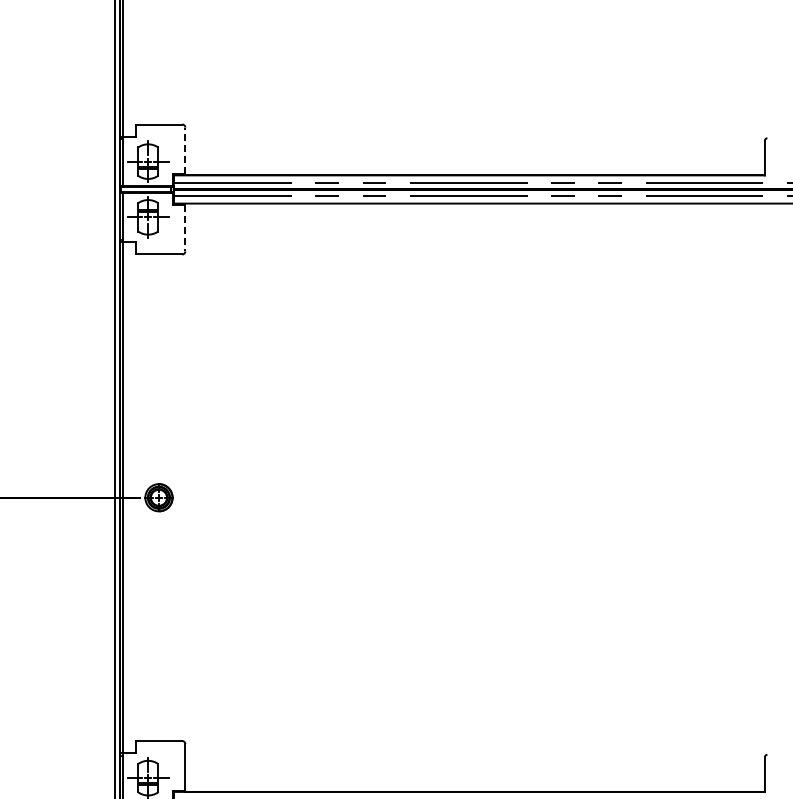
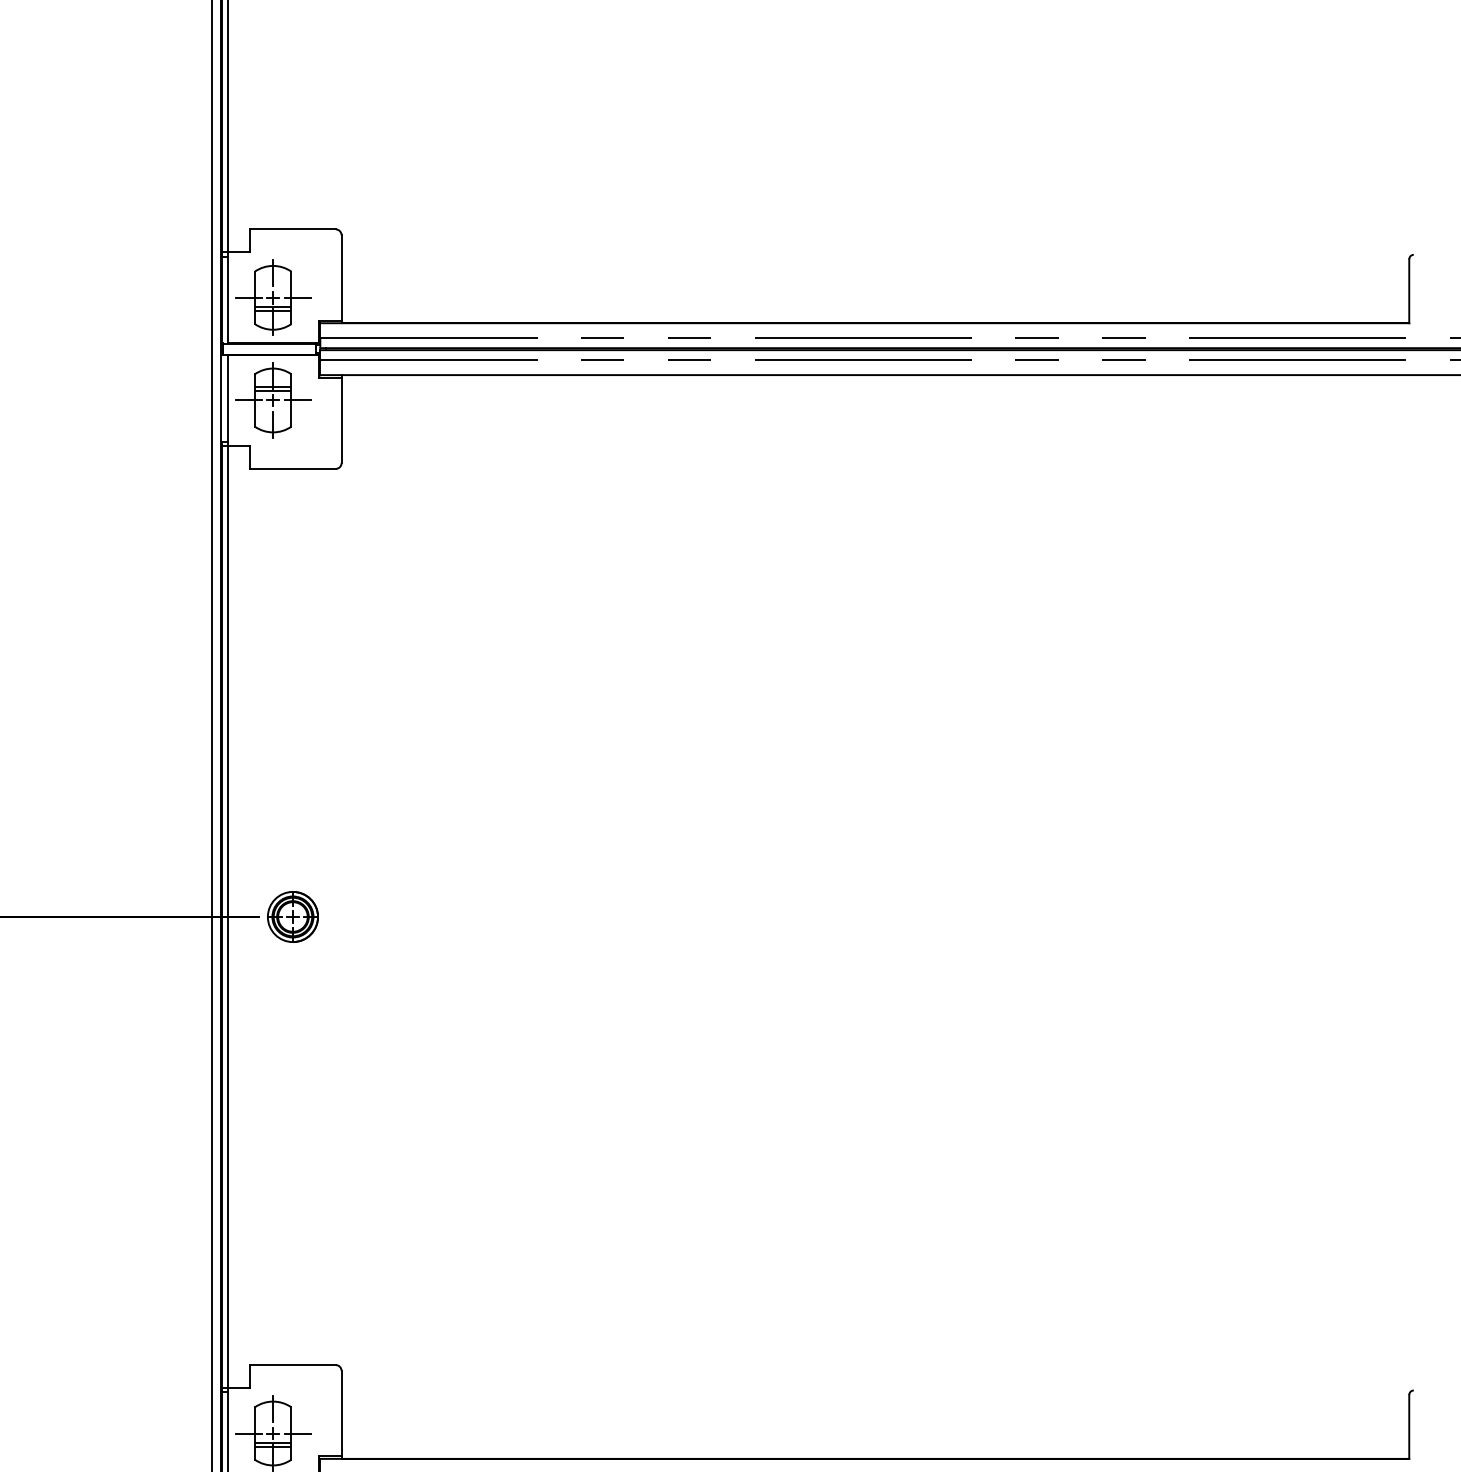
line: (185, 150) -> (341, 277), dashed -> solid
line: (185, 228) -> (341, 421), dashed -> solid

